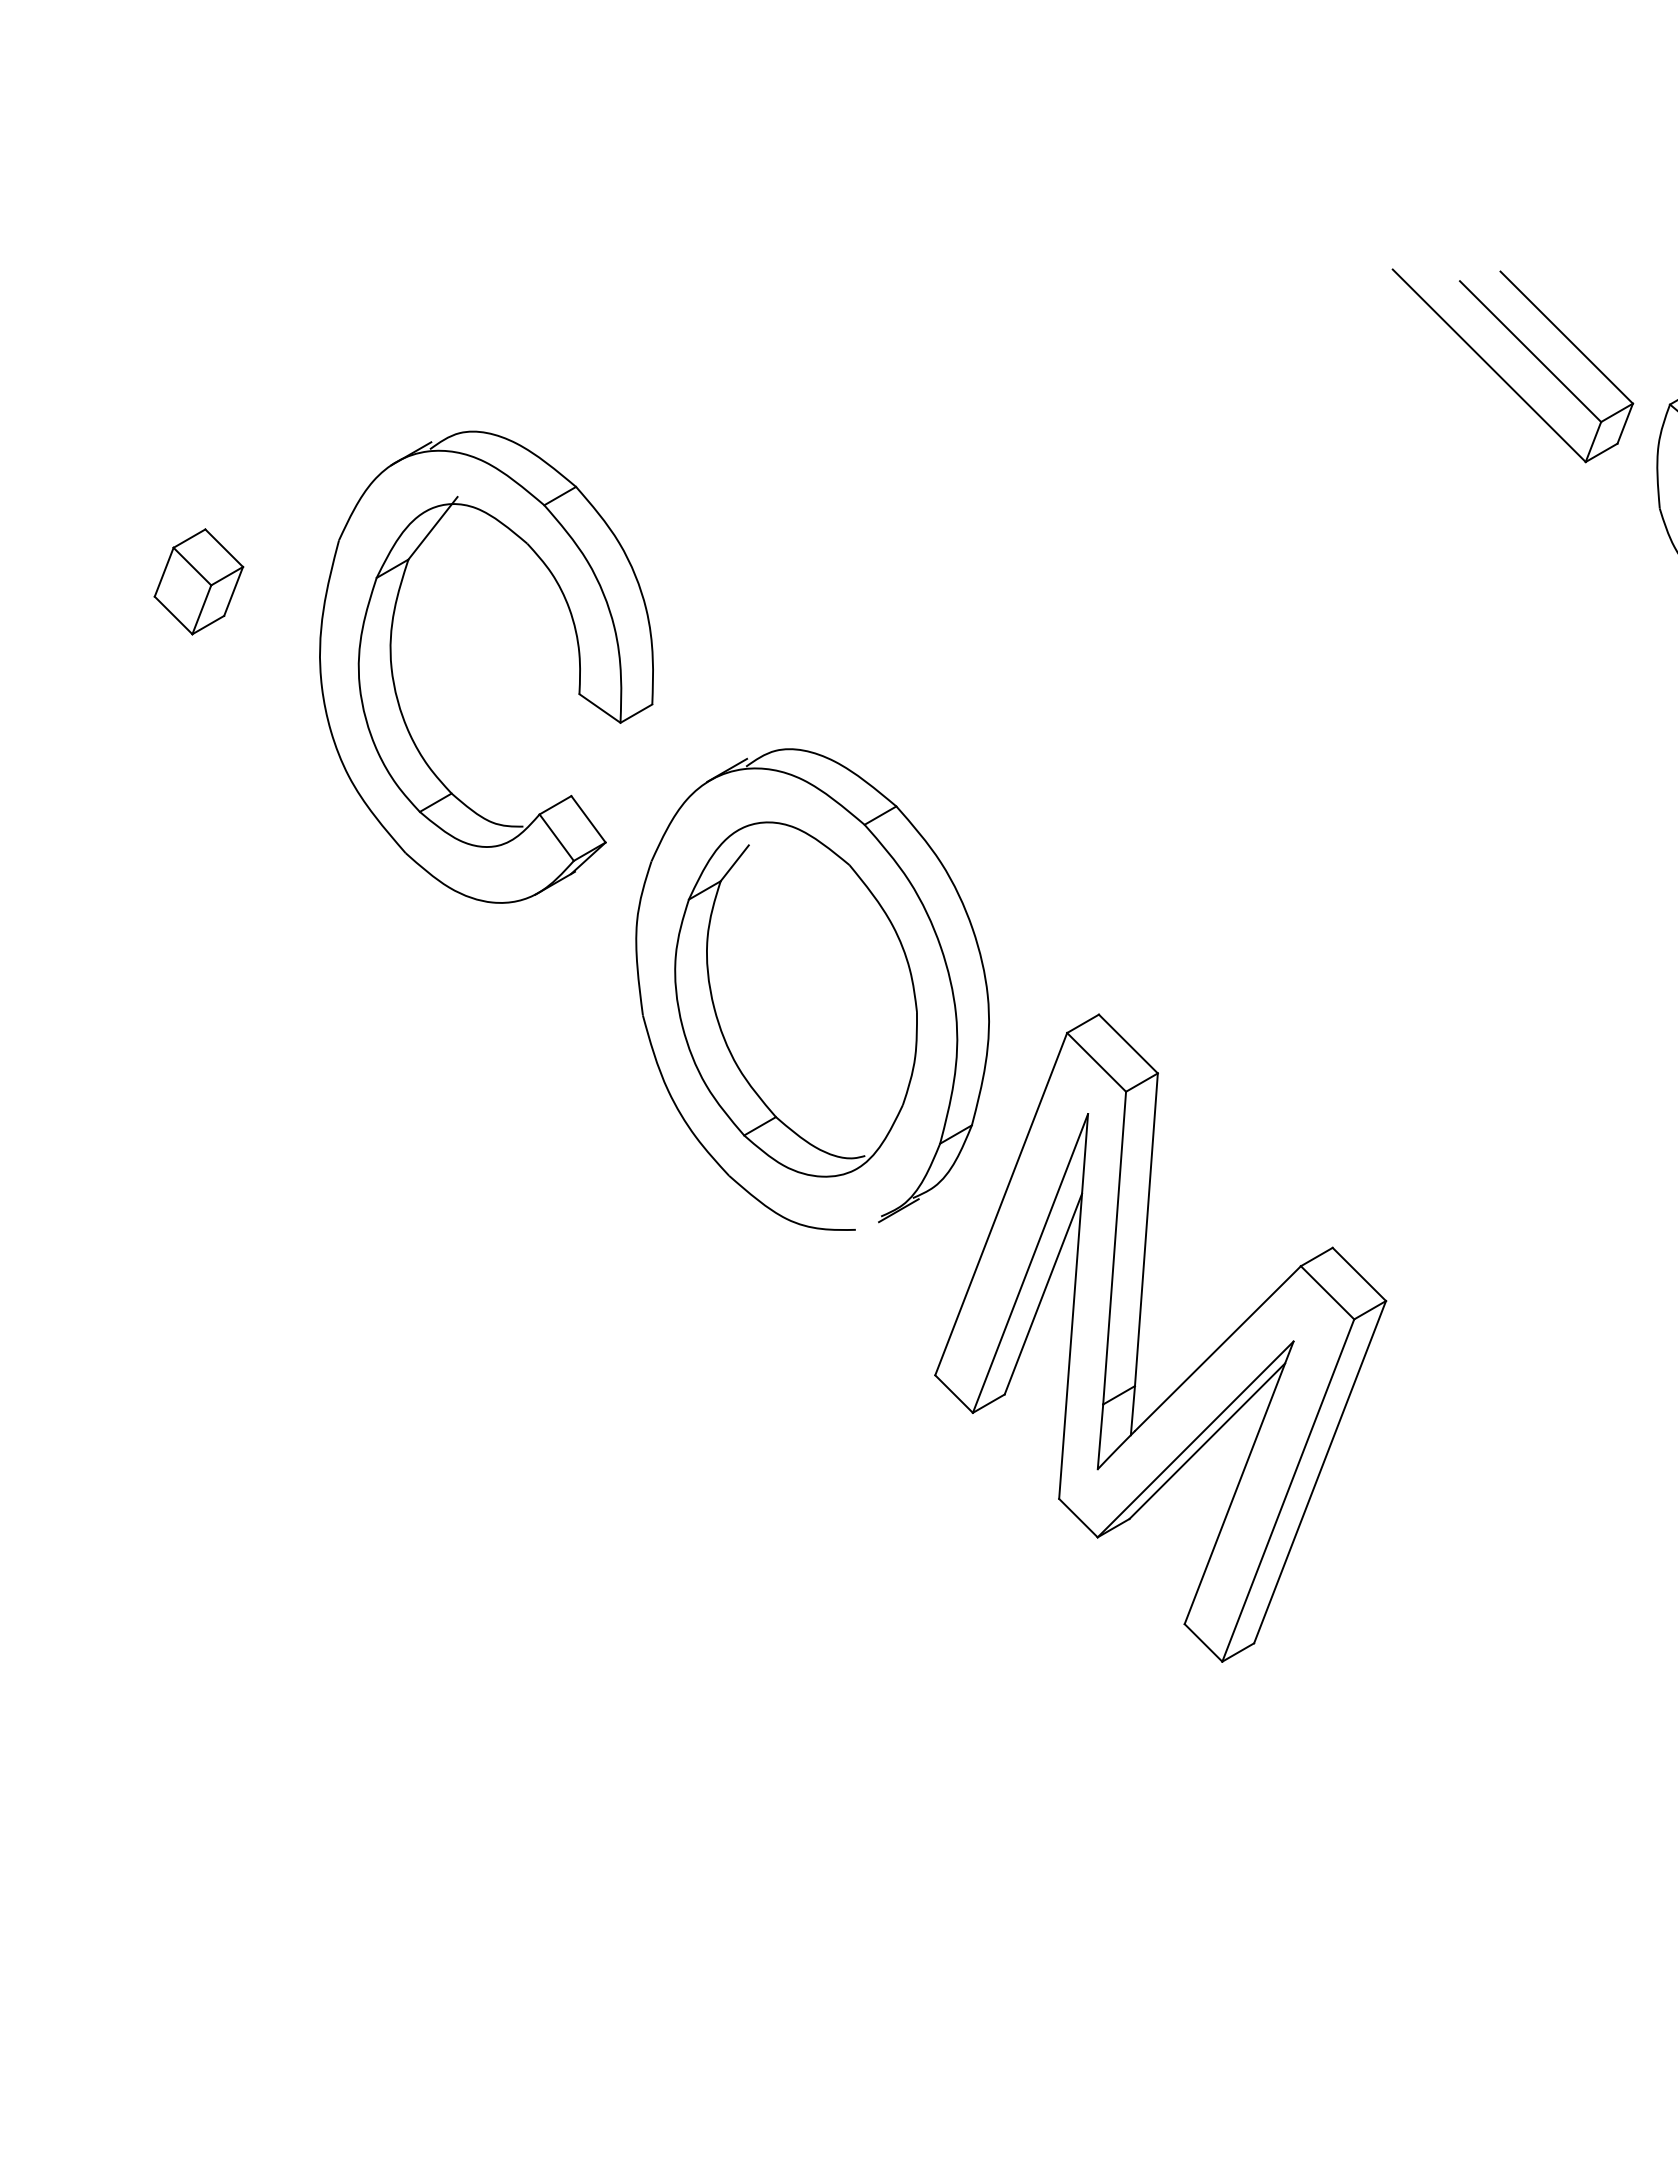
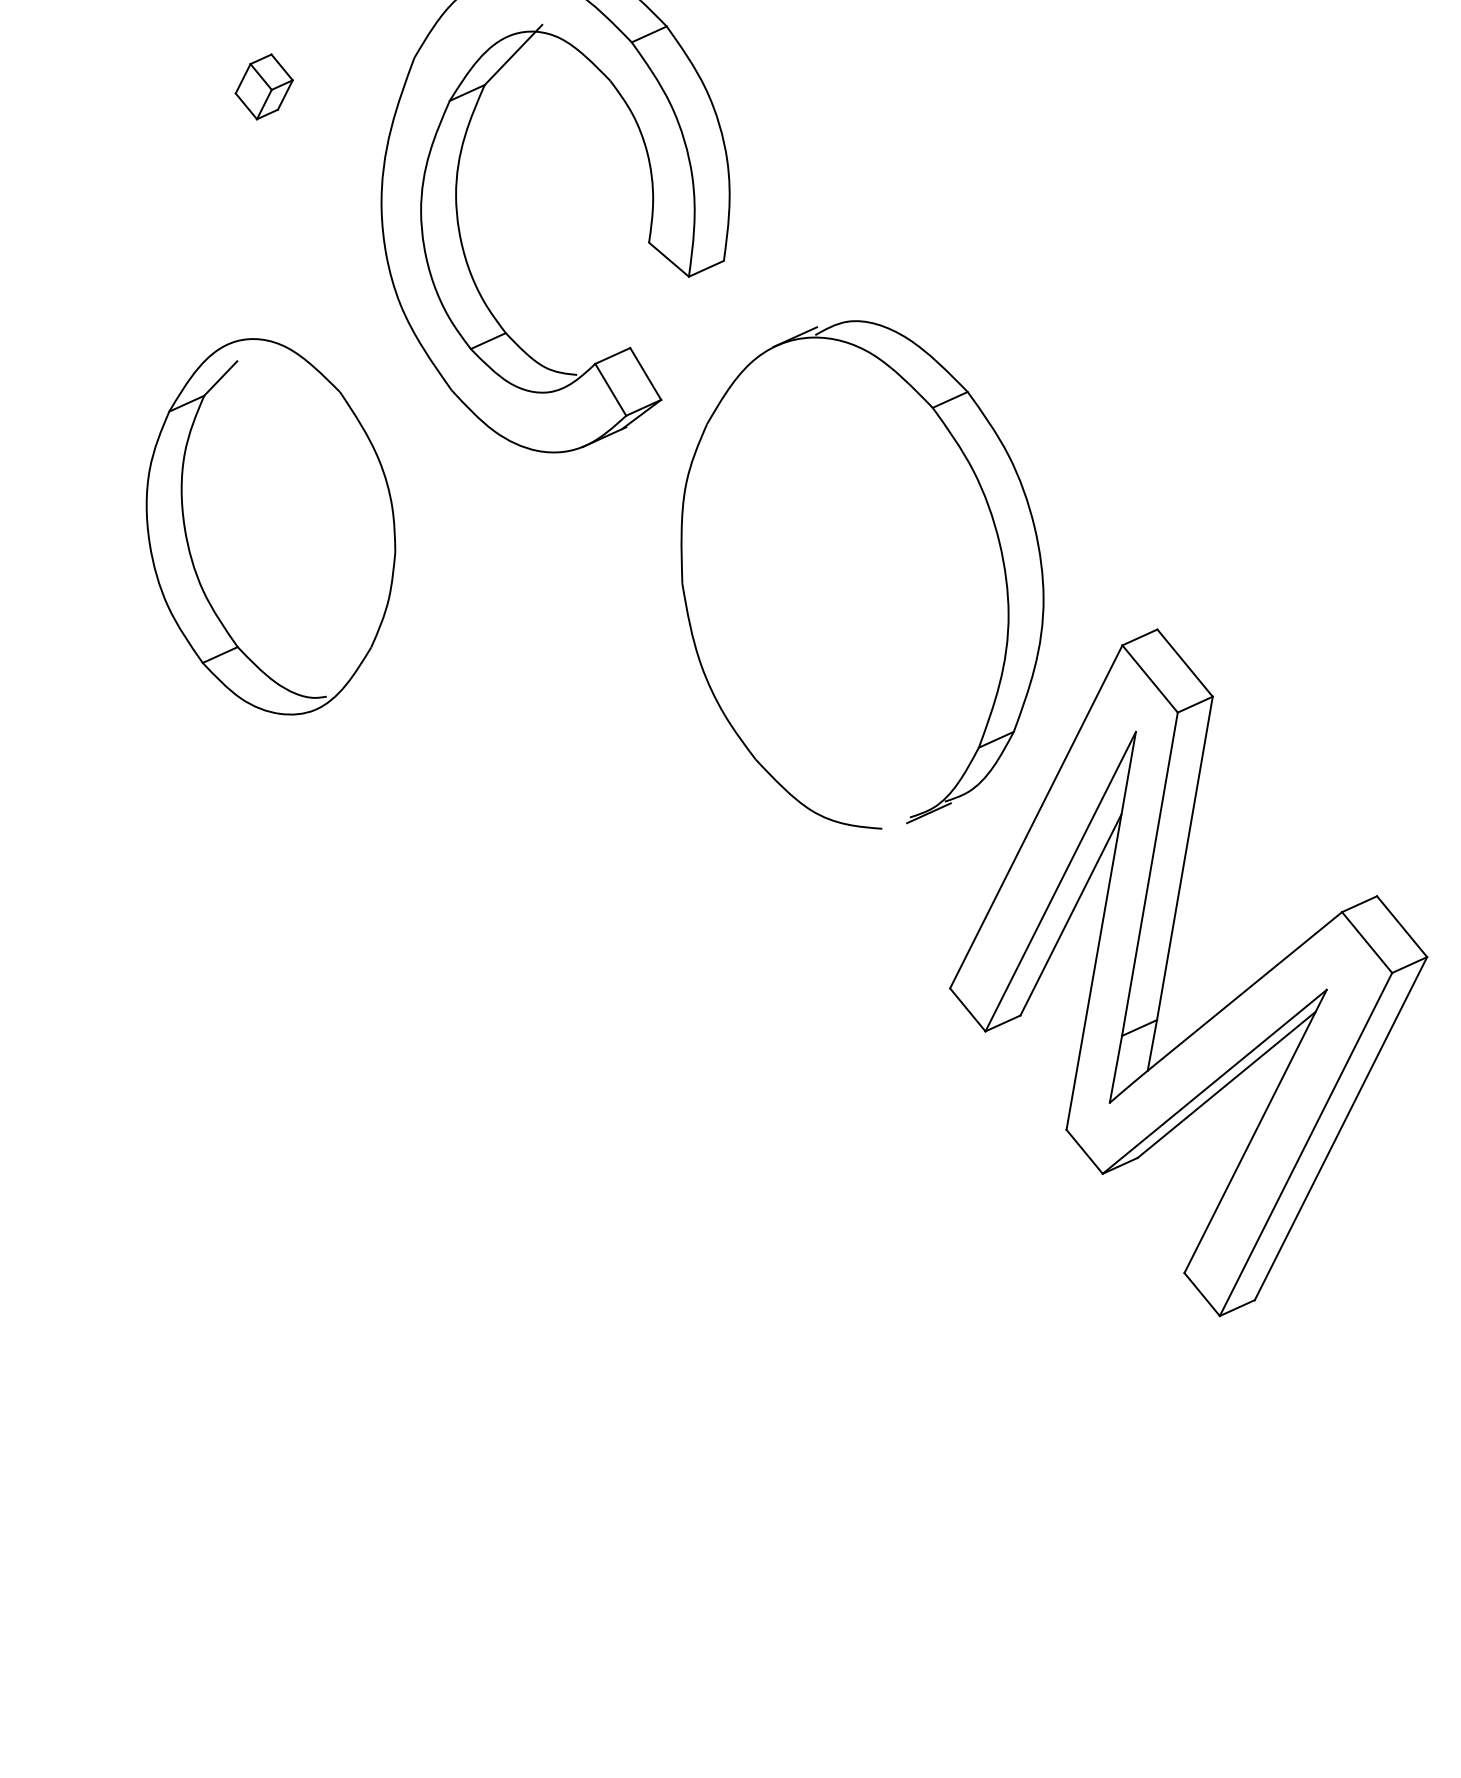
part: (198, 581) -> (263, 86), size x0.6
part: (795, 999) -> (270, 526), moved

